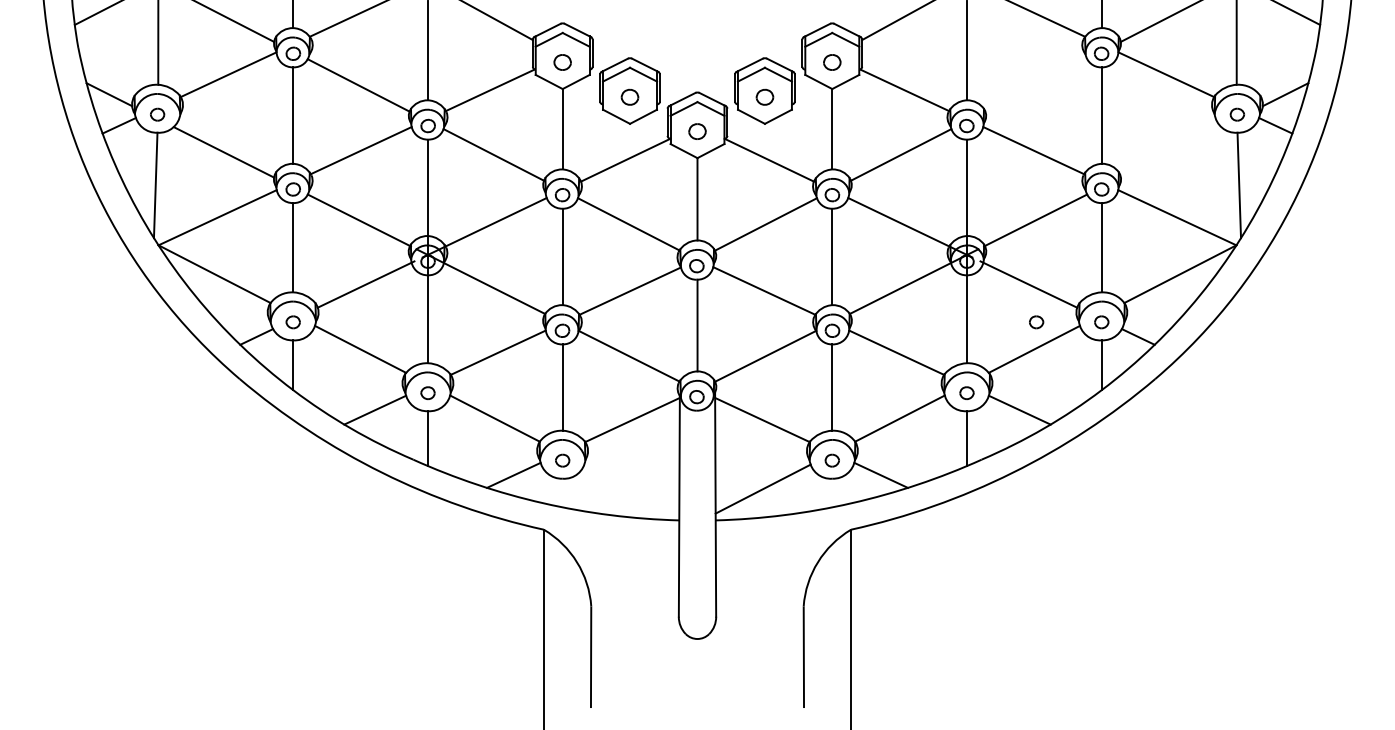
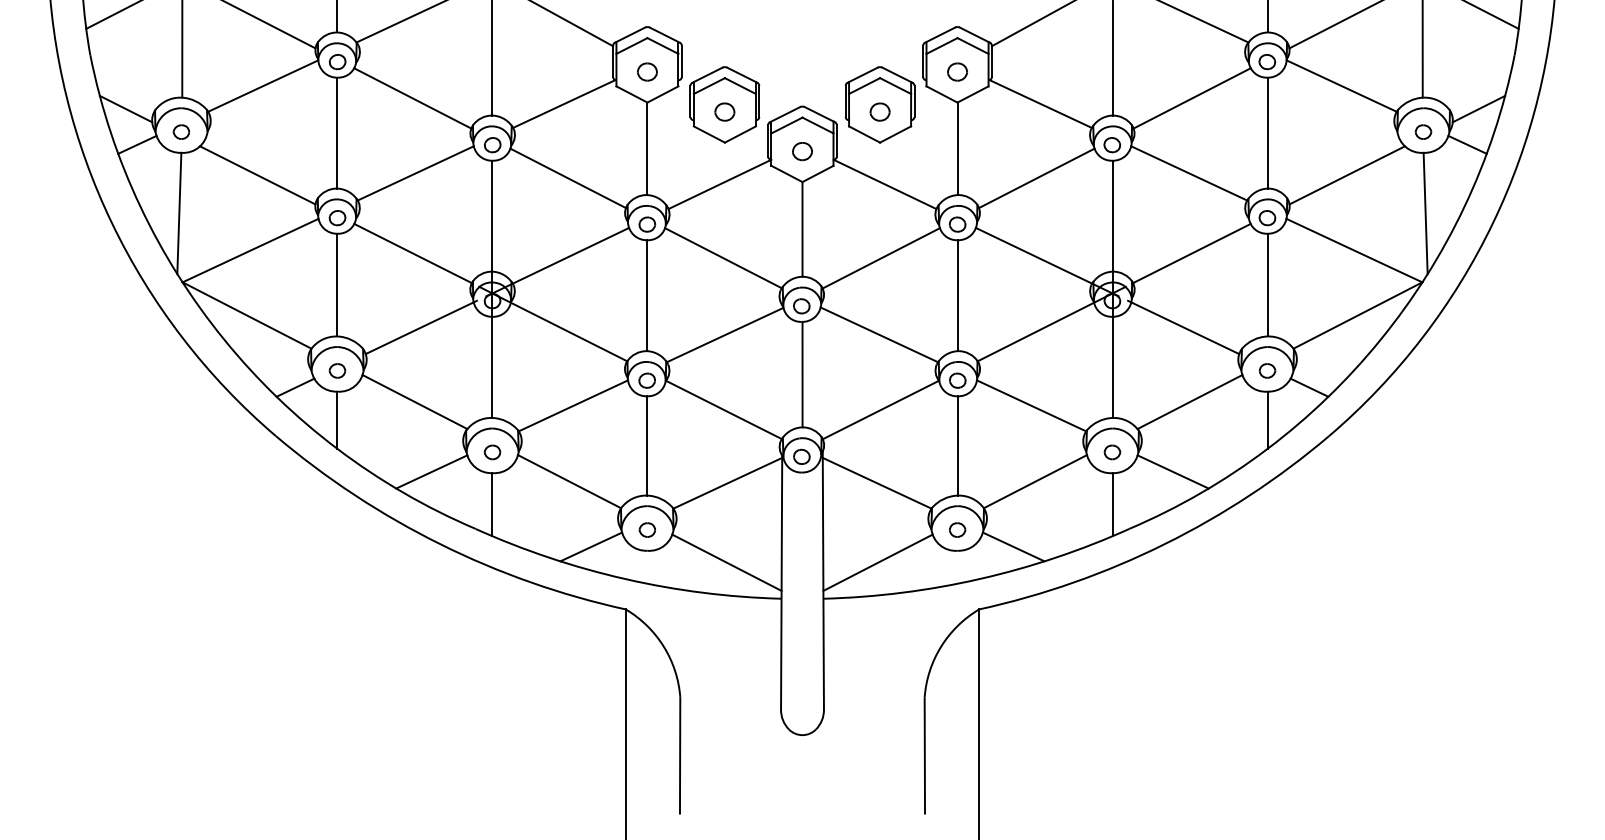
line: (1035, 85) -> (1191, 98), added
line: (1170, 152) -> (1346, 175), added
part: (1036, 321) -> (1192, 370), removed
line: (631, 488) -> (726, 562), added

